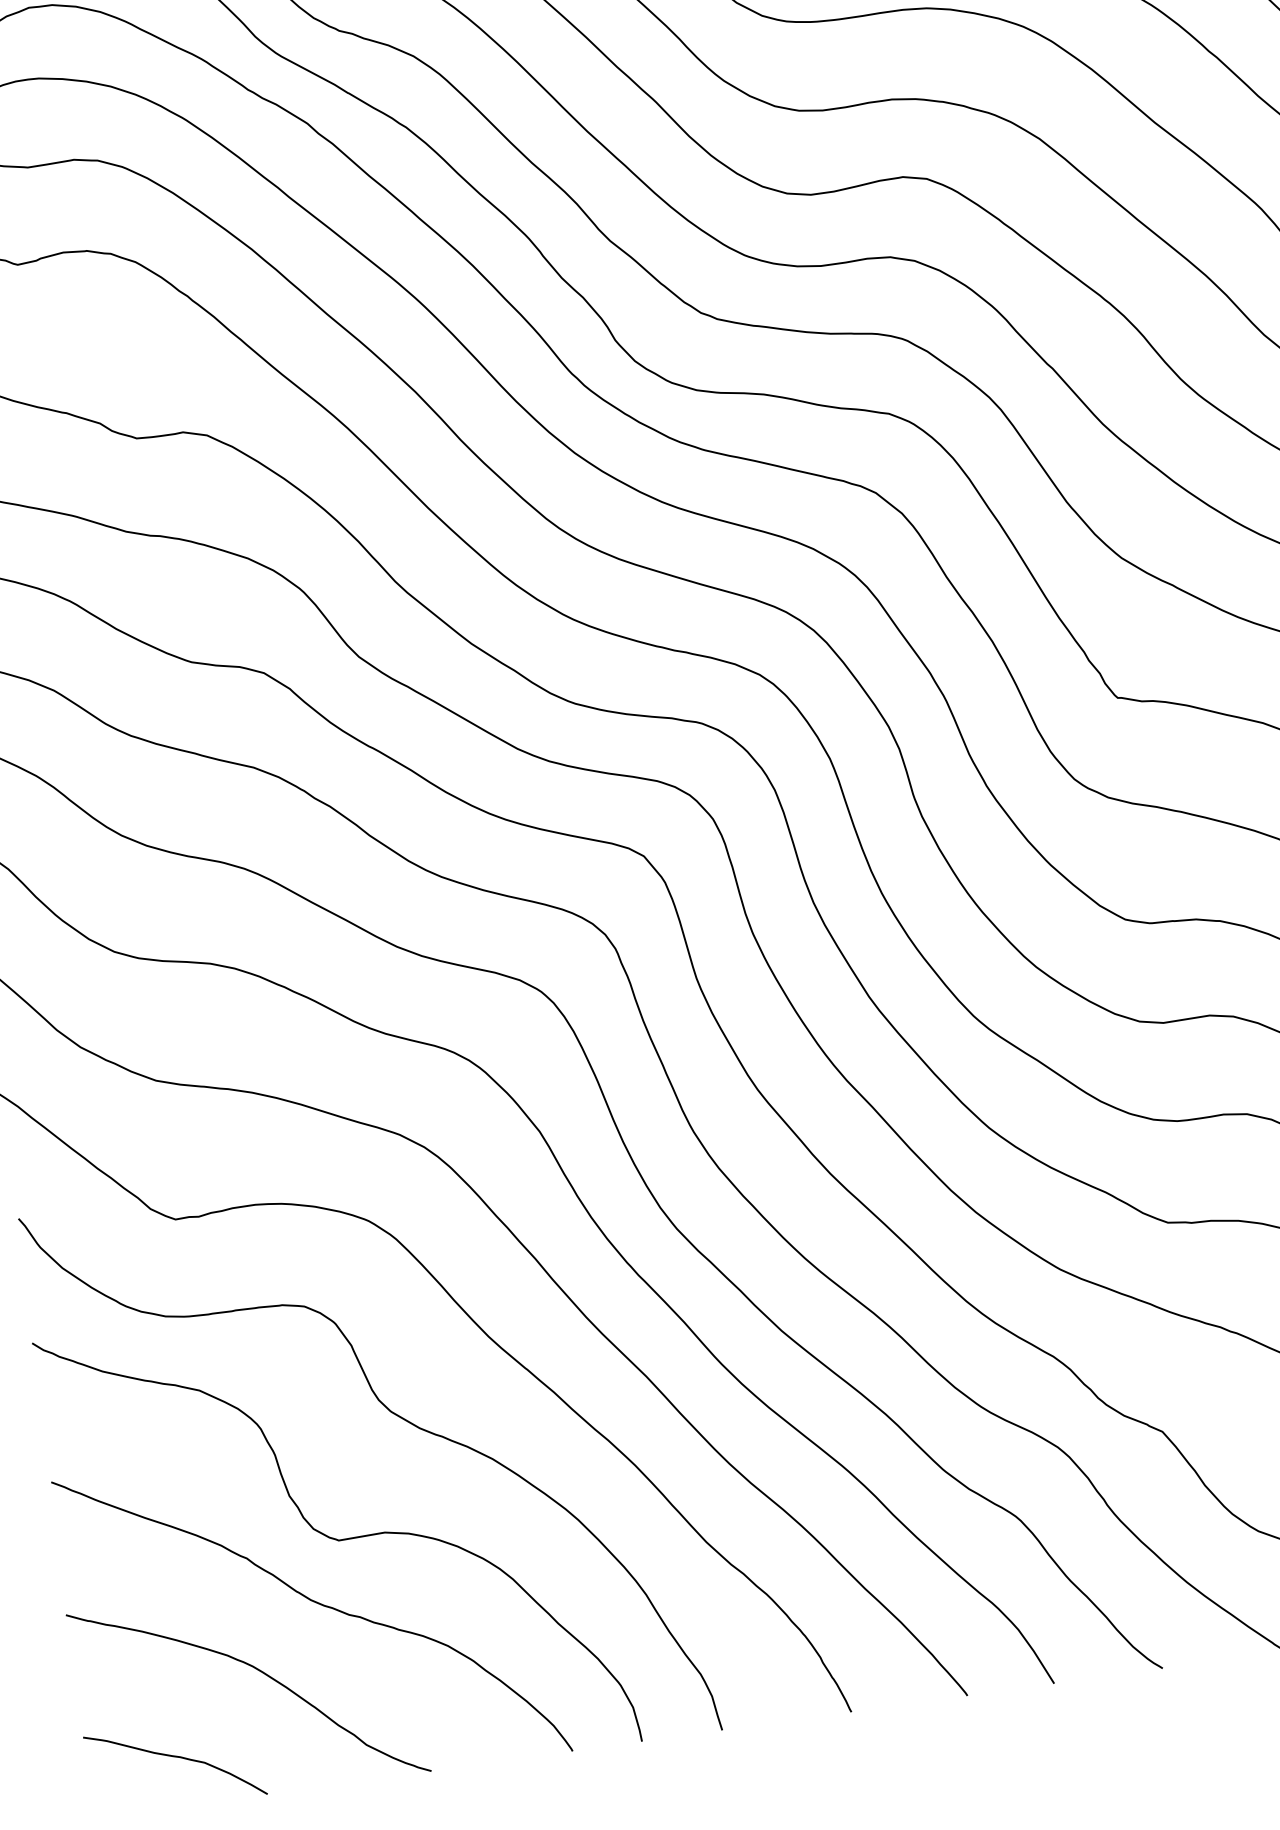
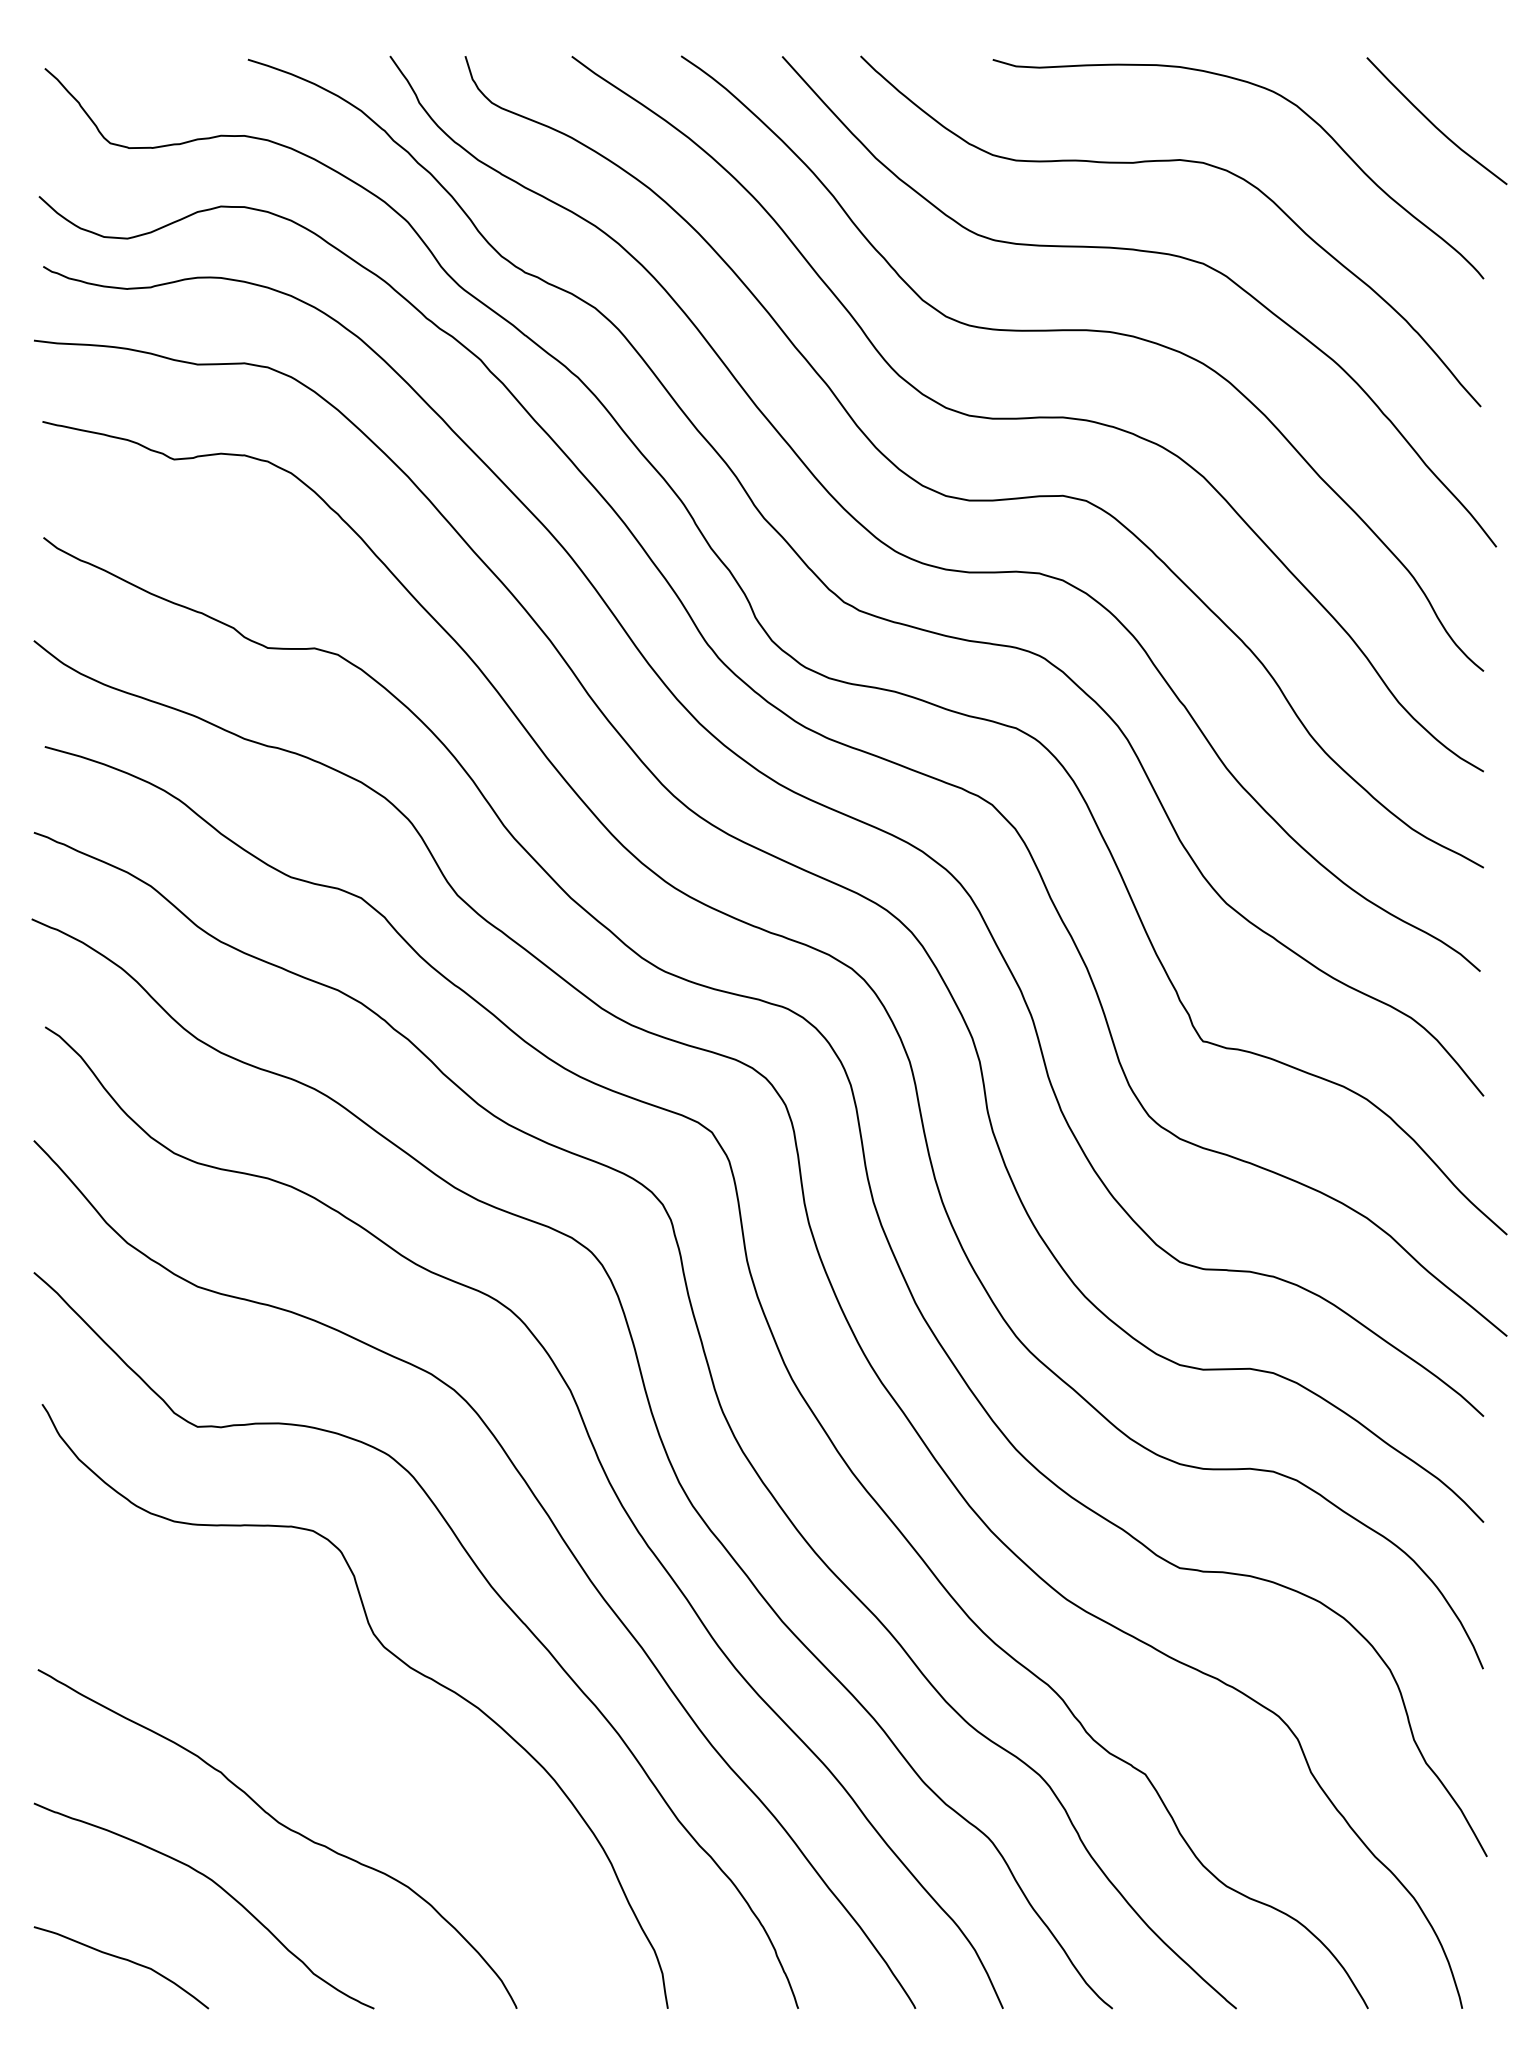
curve: (336, 1540) -> (312, 1767), removed

